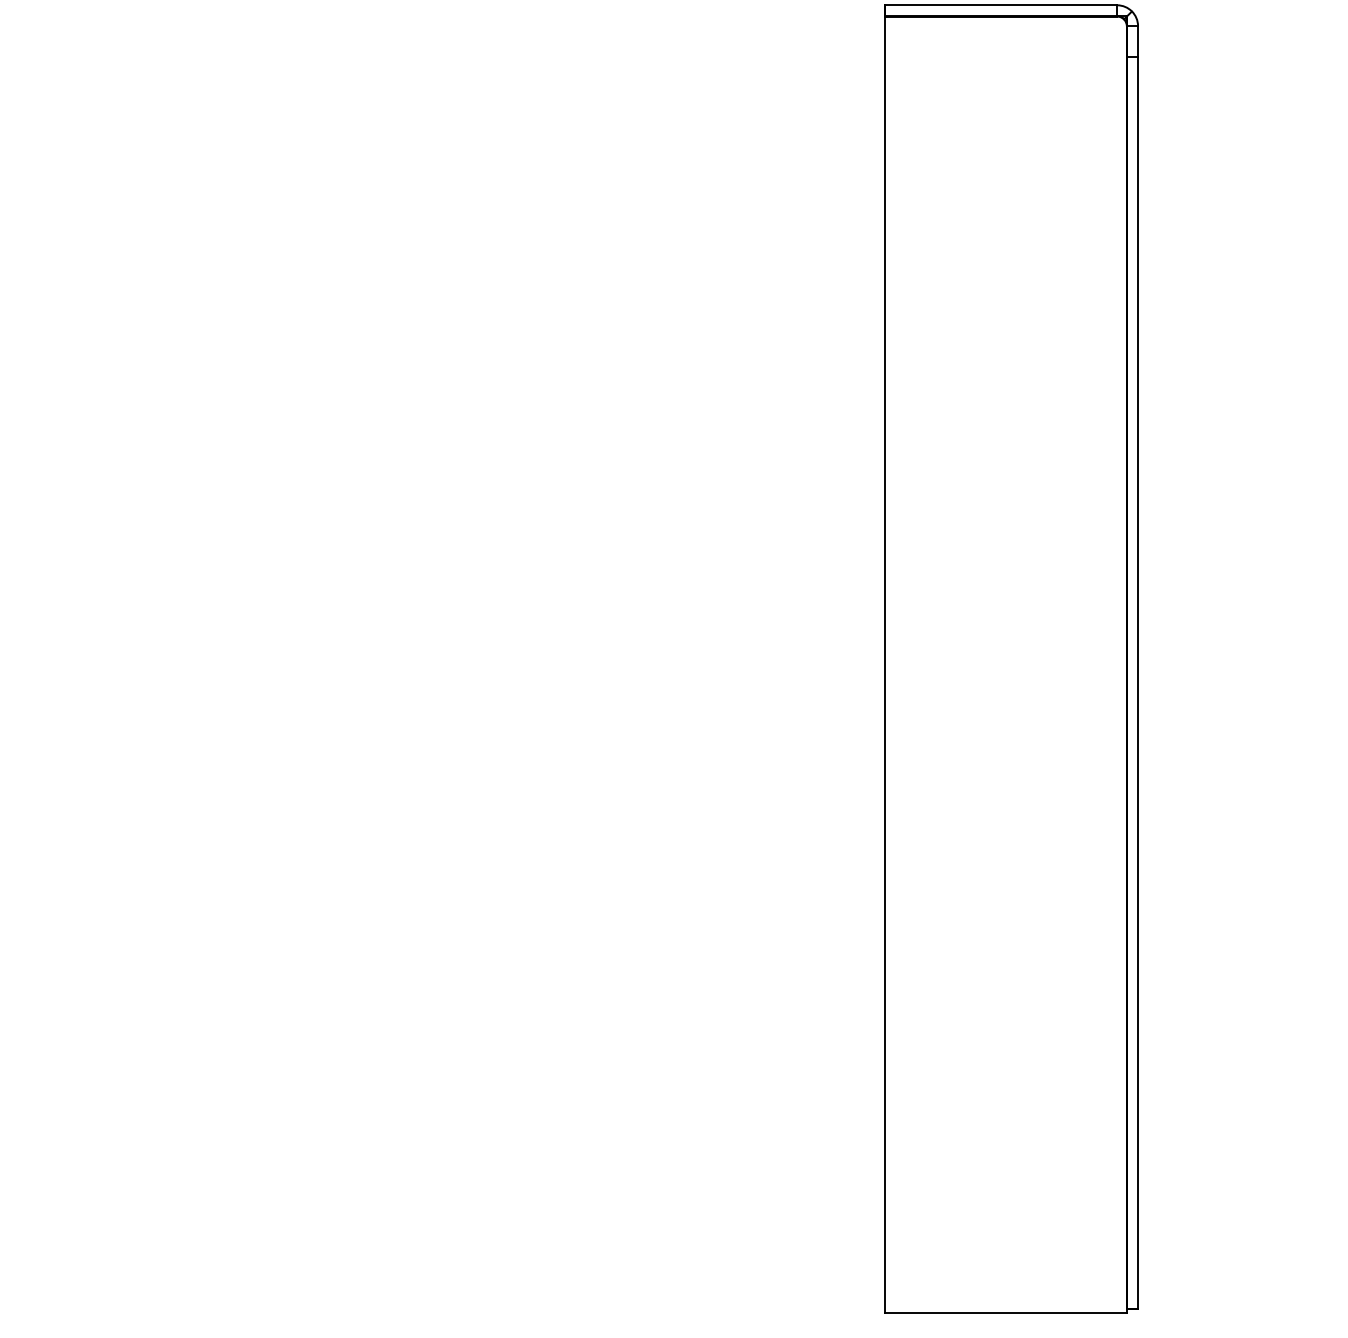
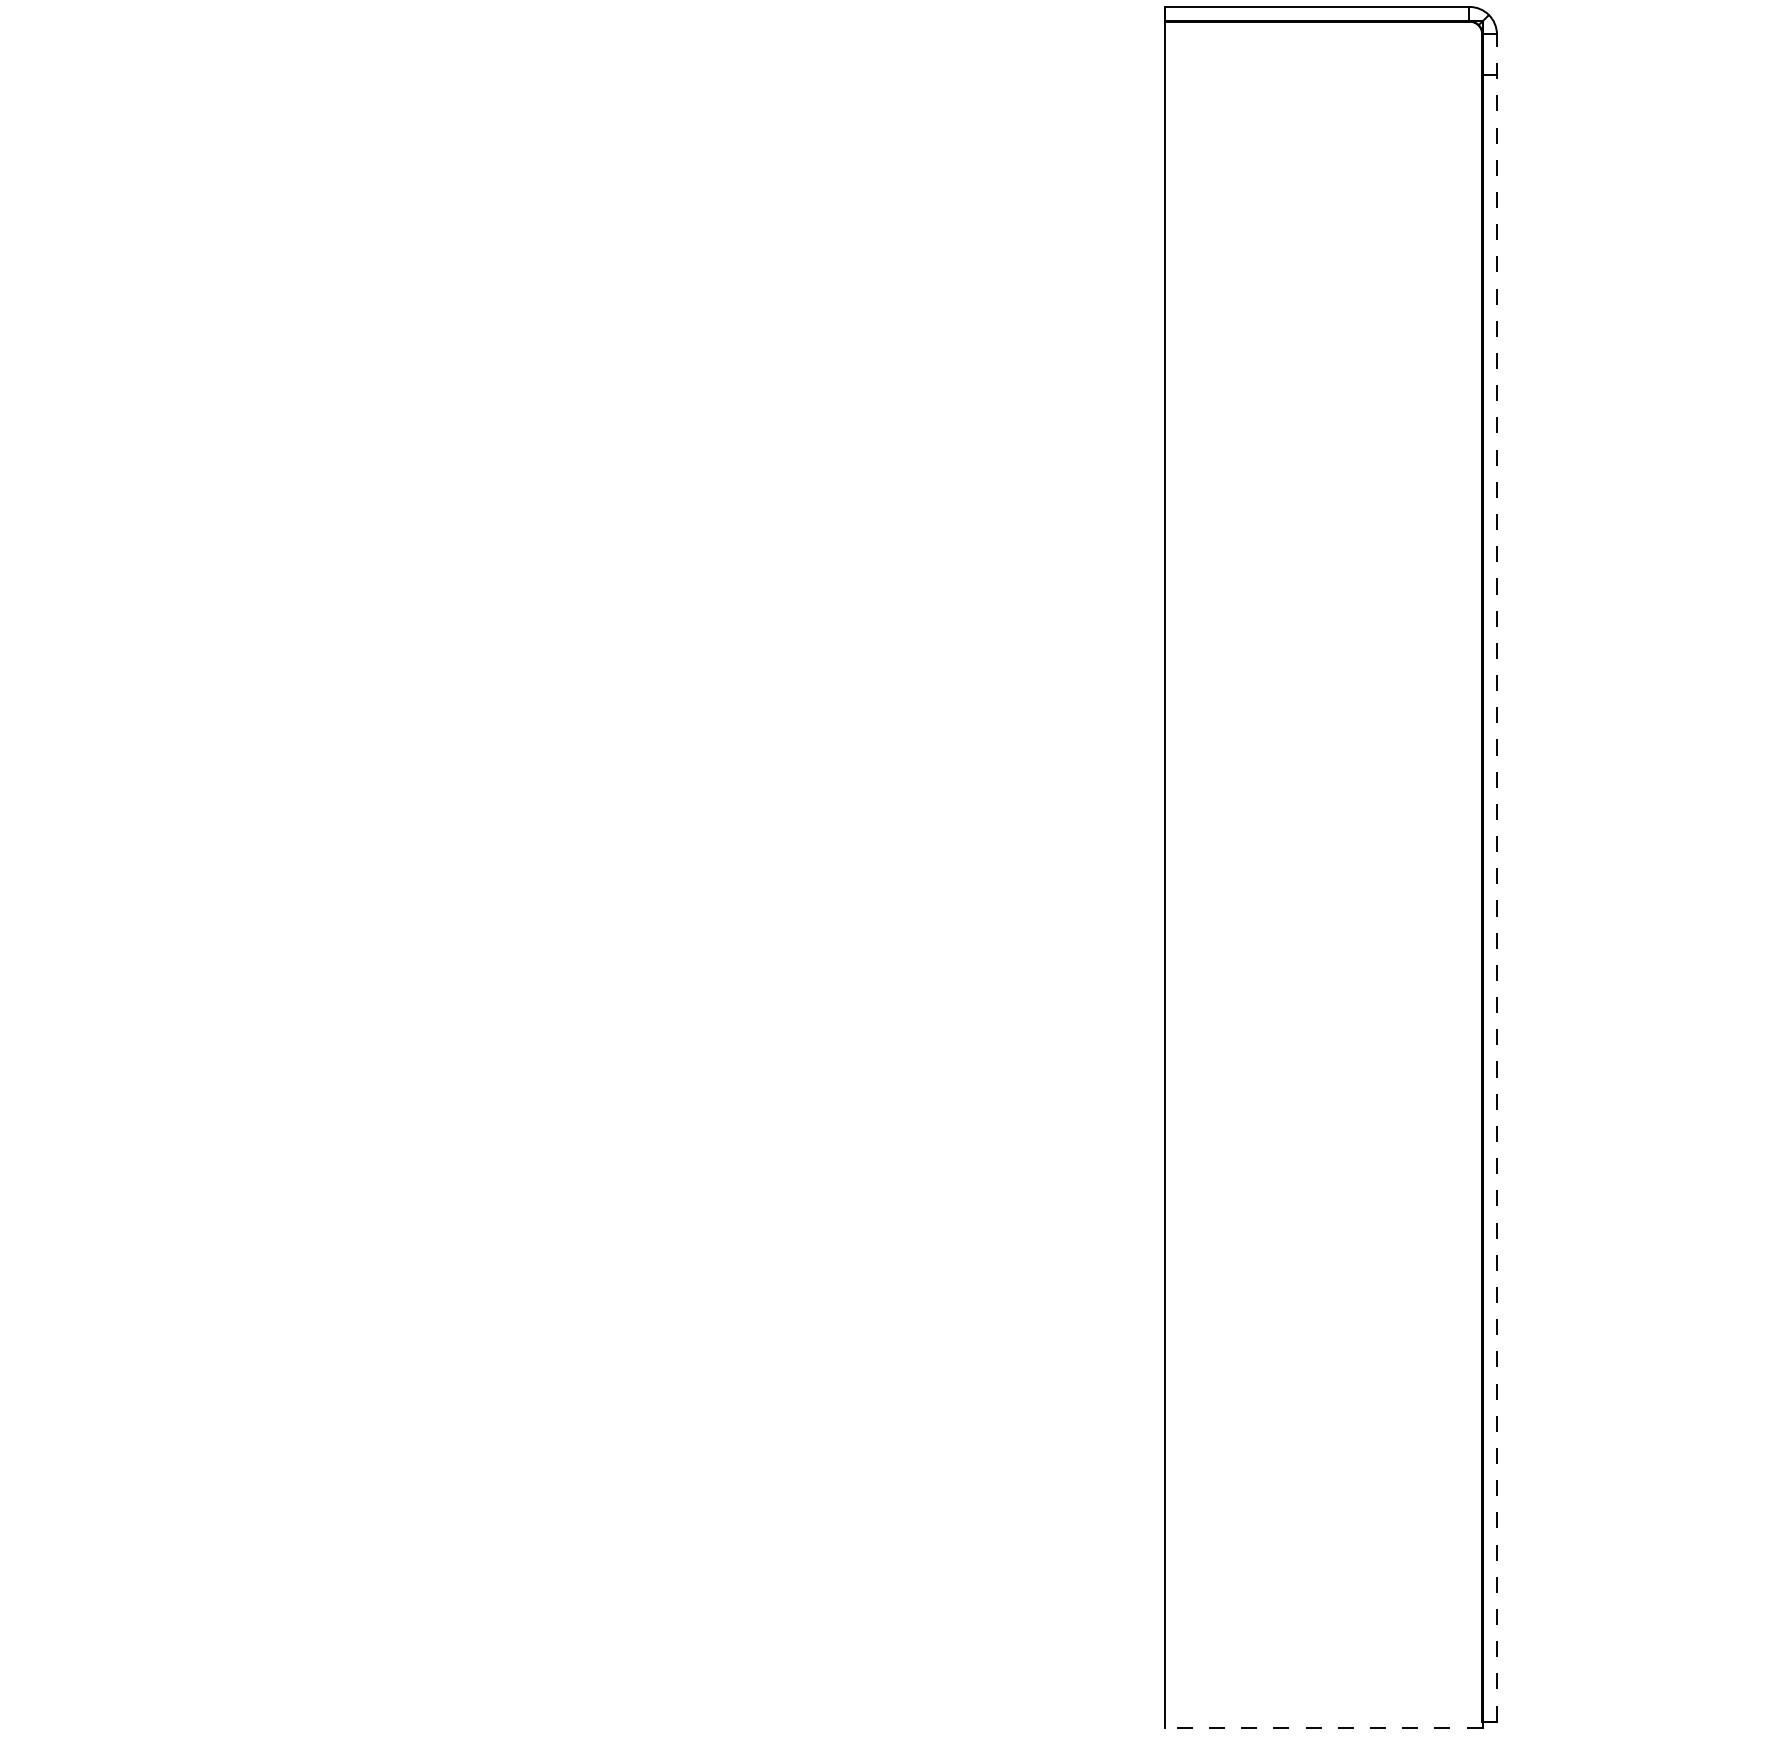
line: (1137, 667) -> (1496, 878), solid -> dashed
line: (1006, 1313) -> (1323, 1727), solid -> dashed

